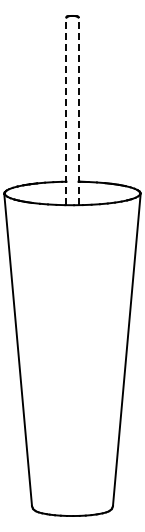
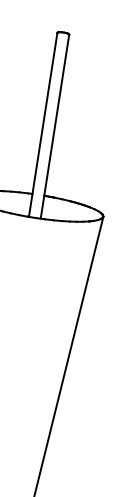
line: (66, 111) -> (43, 125), dashed -> solid
line: (78, 111) -> (54, 126), dashed -> solid

